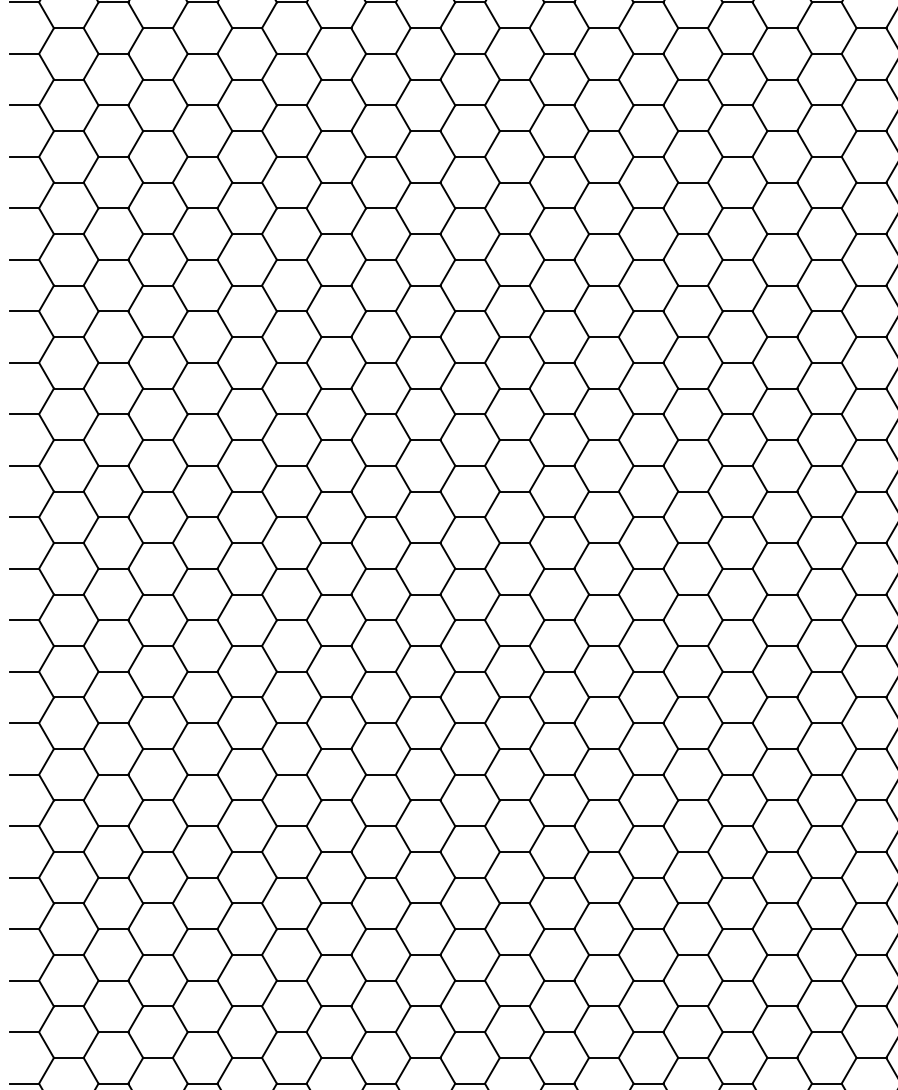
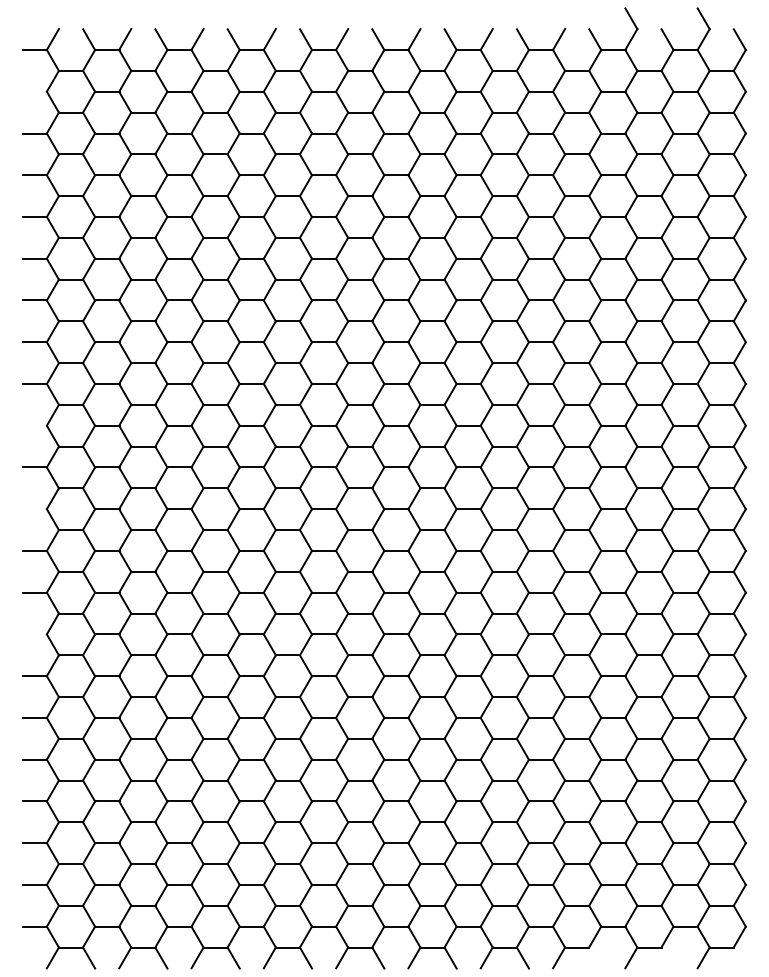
line: (25, 53) -> (35, 91), removed
line: (25, 465) -> (35, 425), removed
line: (25, 569) -> (35, 509), removed
line: (25, 723) -> (35, 634), removed

